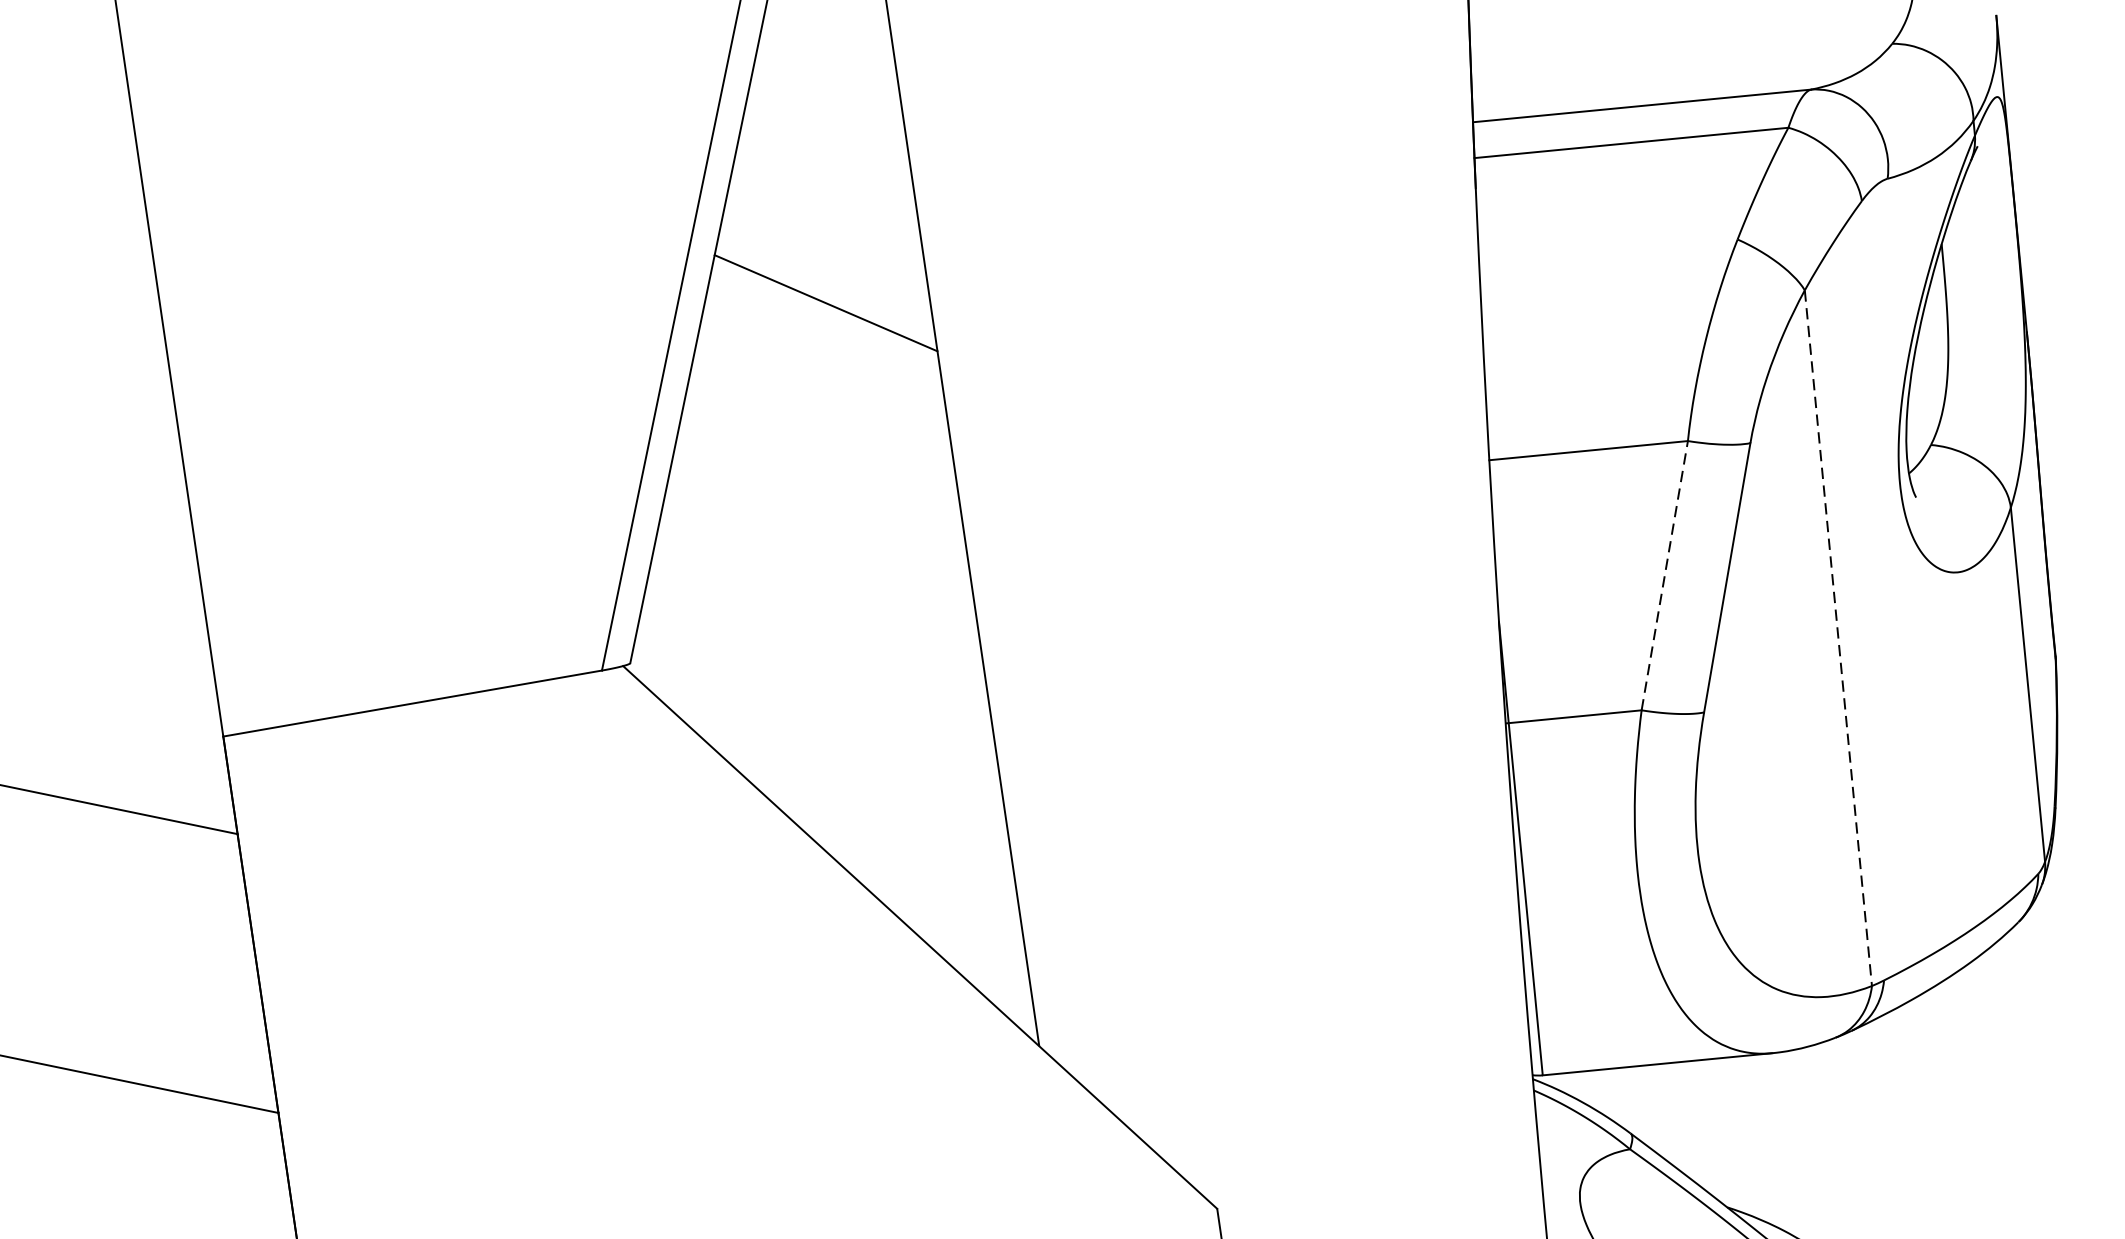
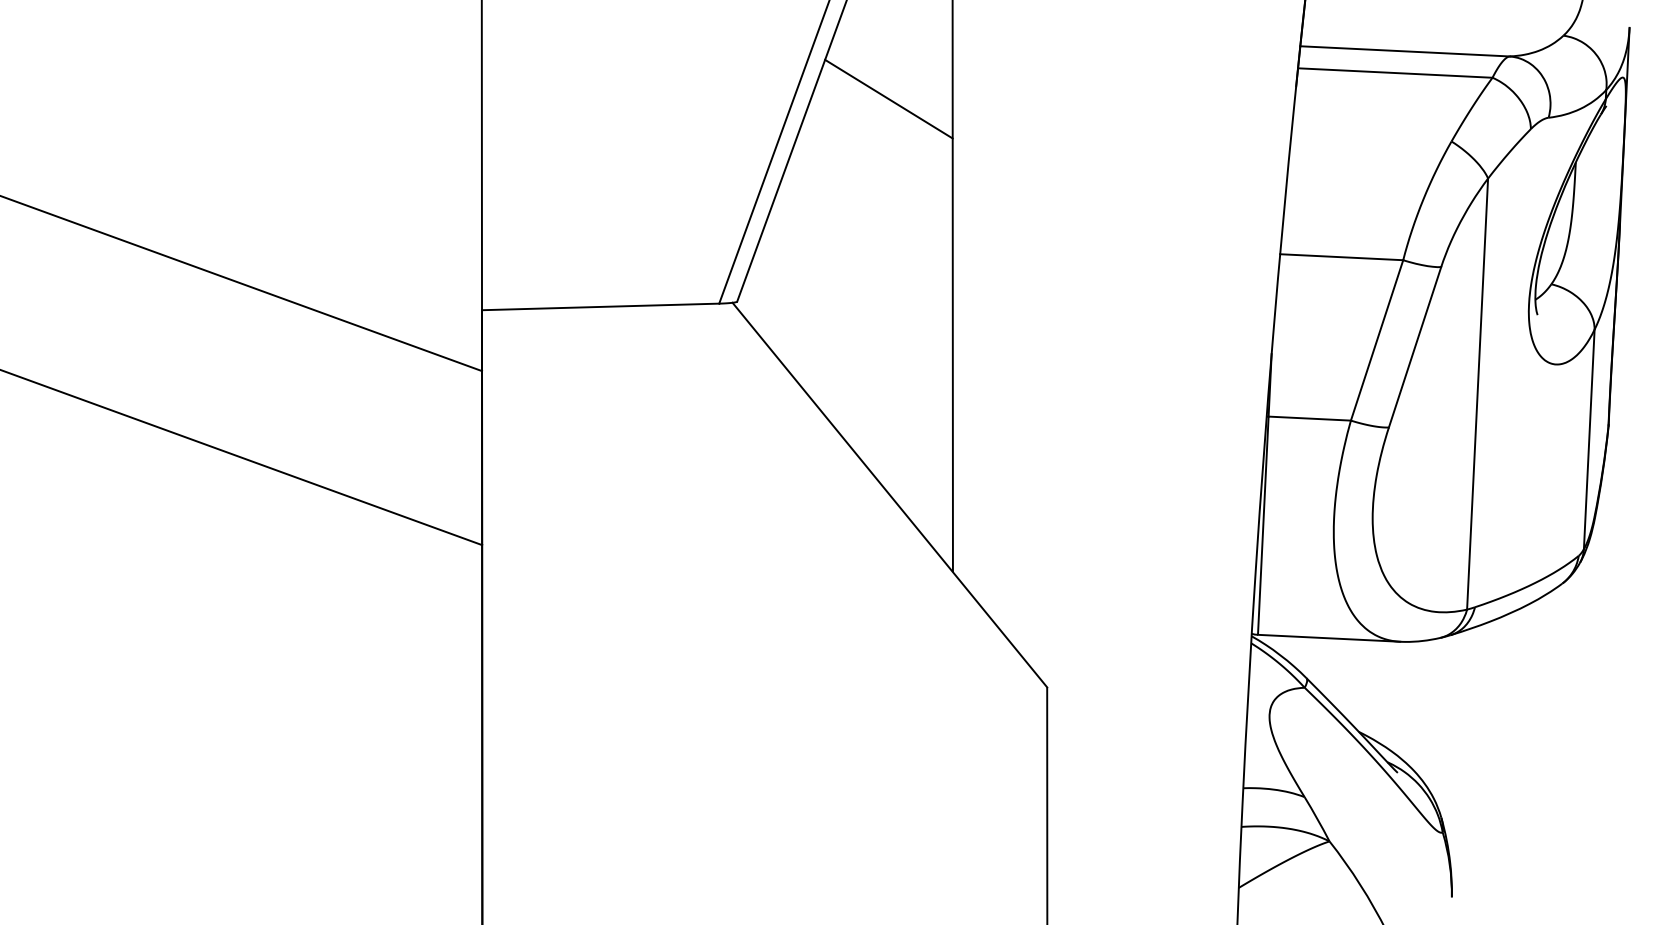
line: (1665, 574) -> (1377, 339), dashed -> solid
line: (1838, 638) -> (1477, 394), dashed -> solid

